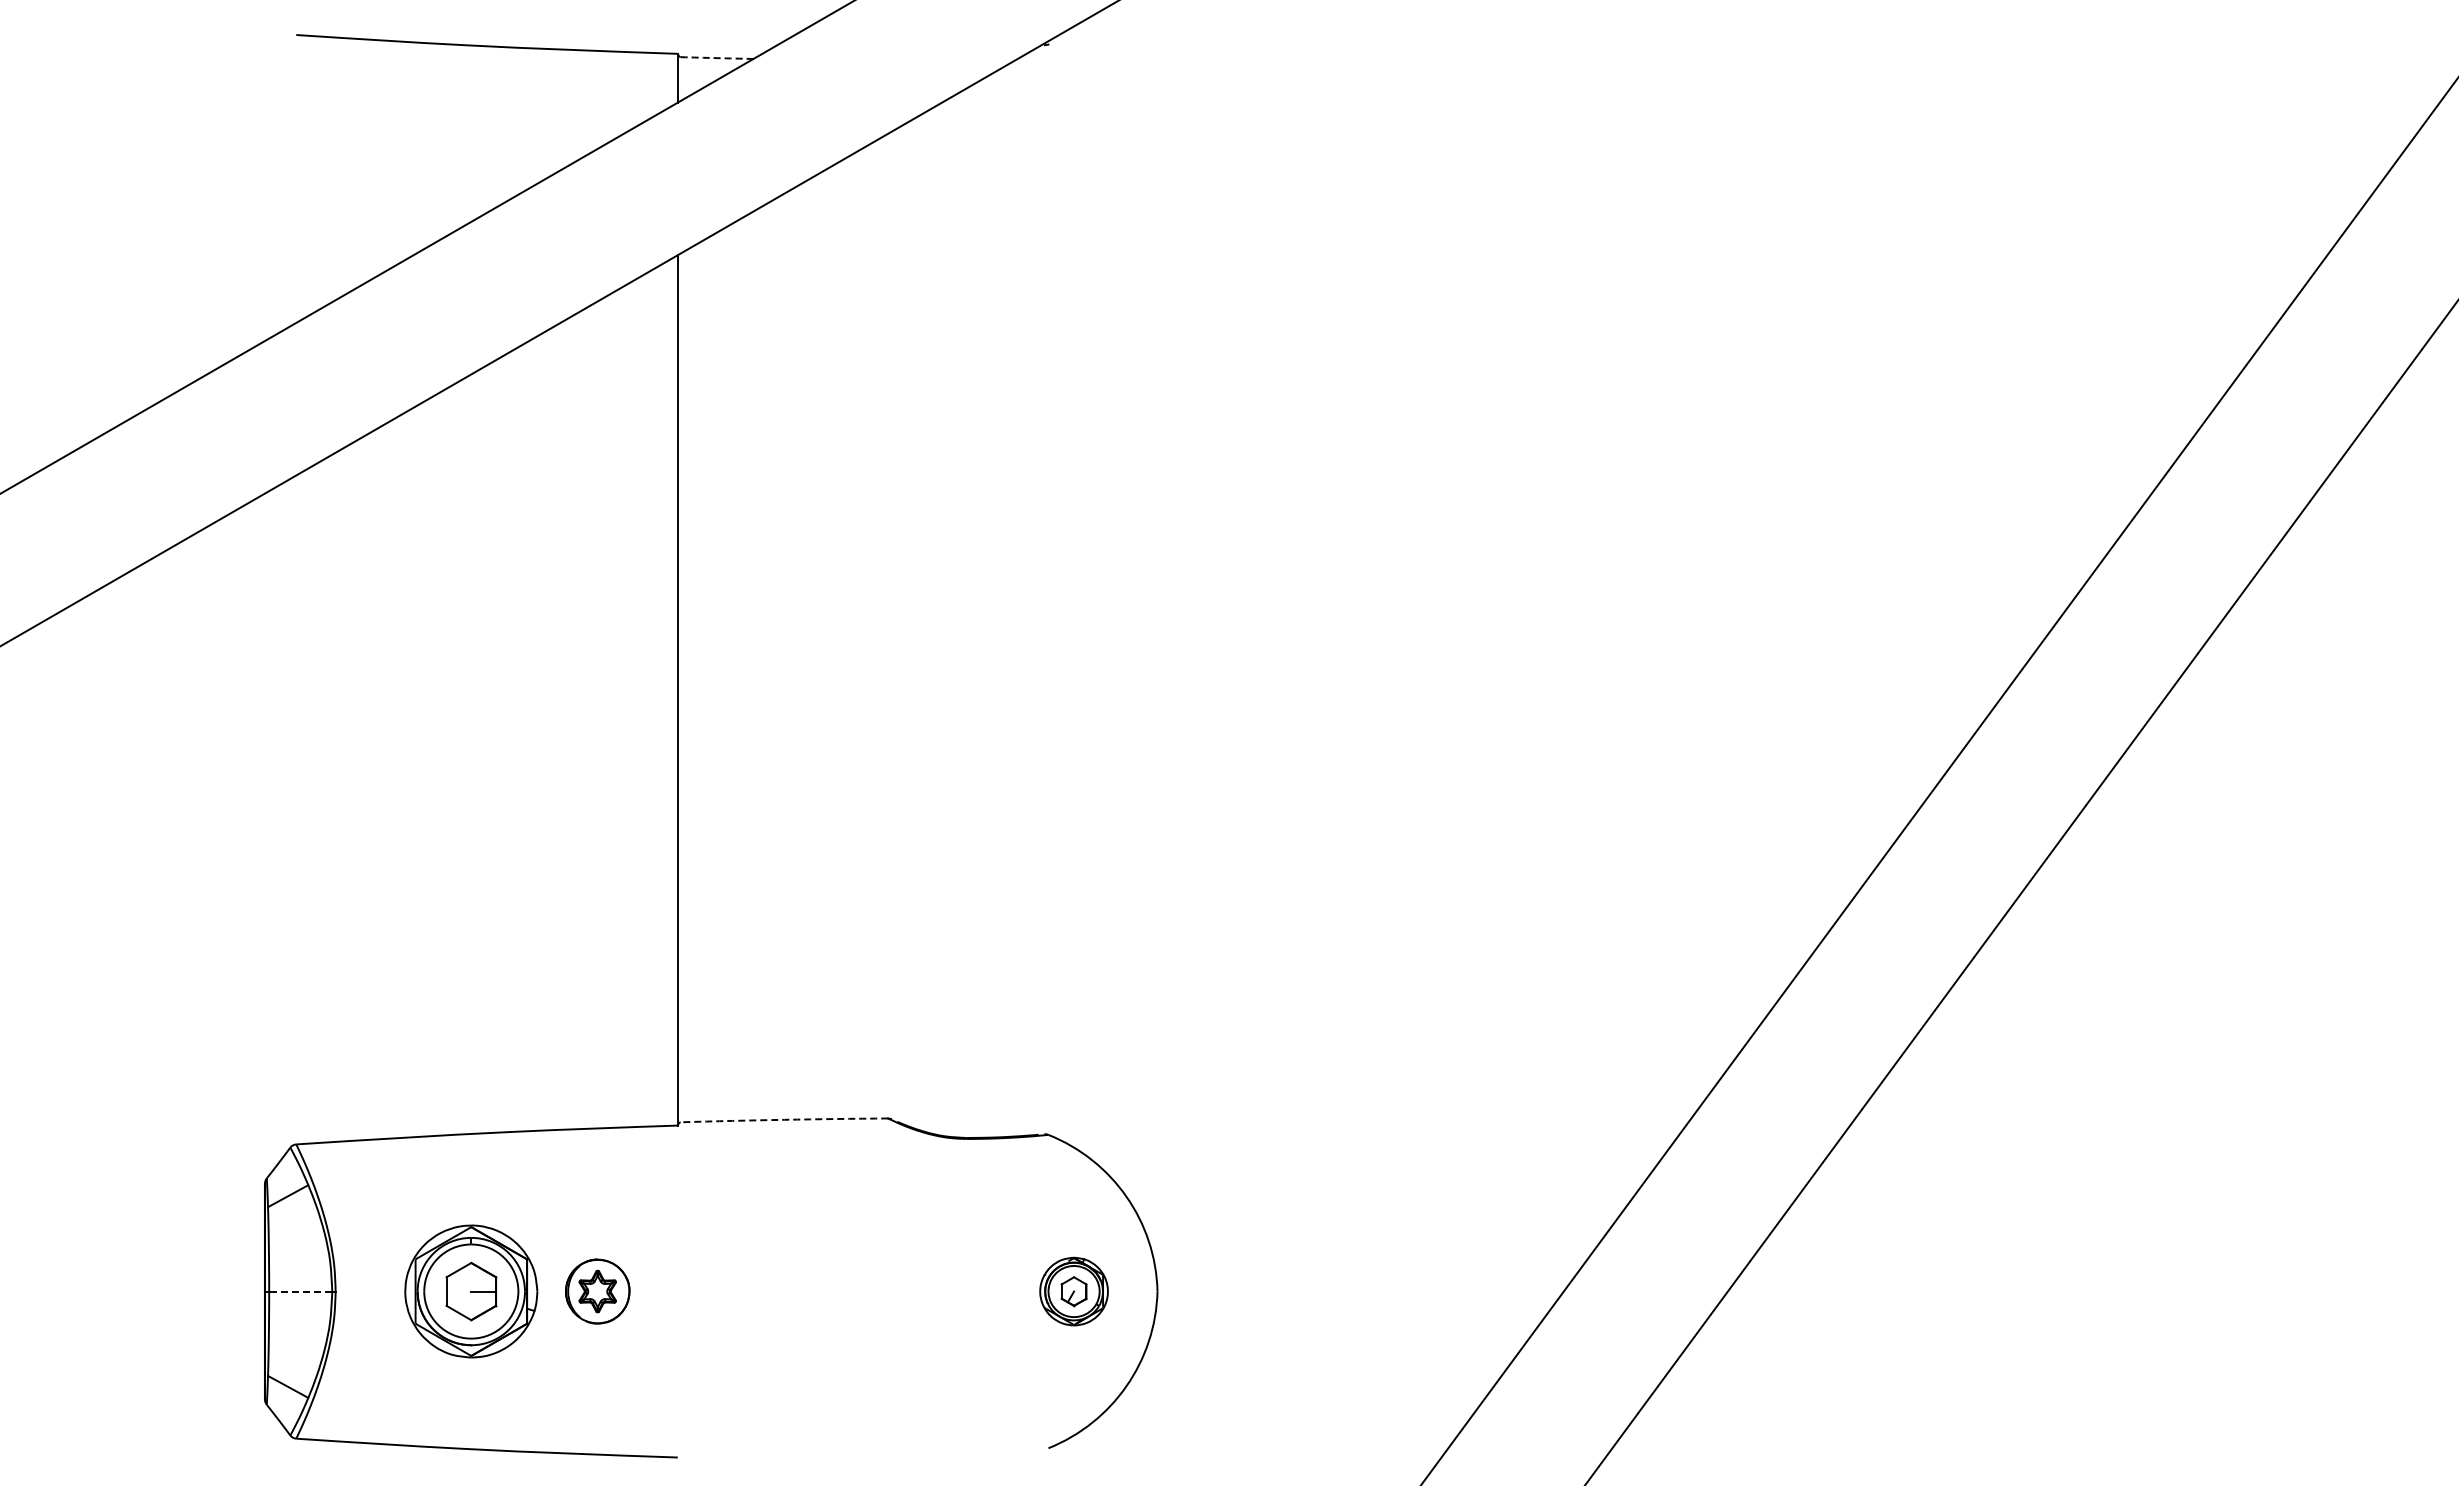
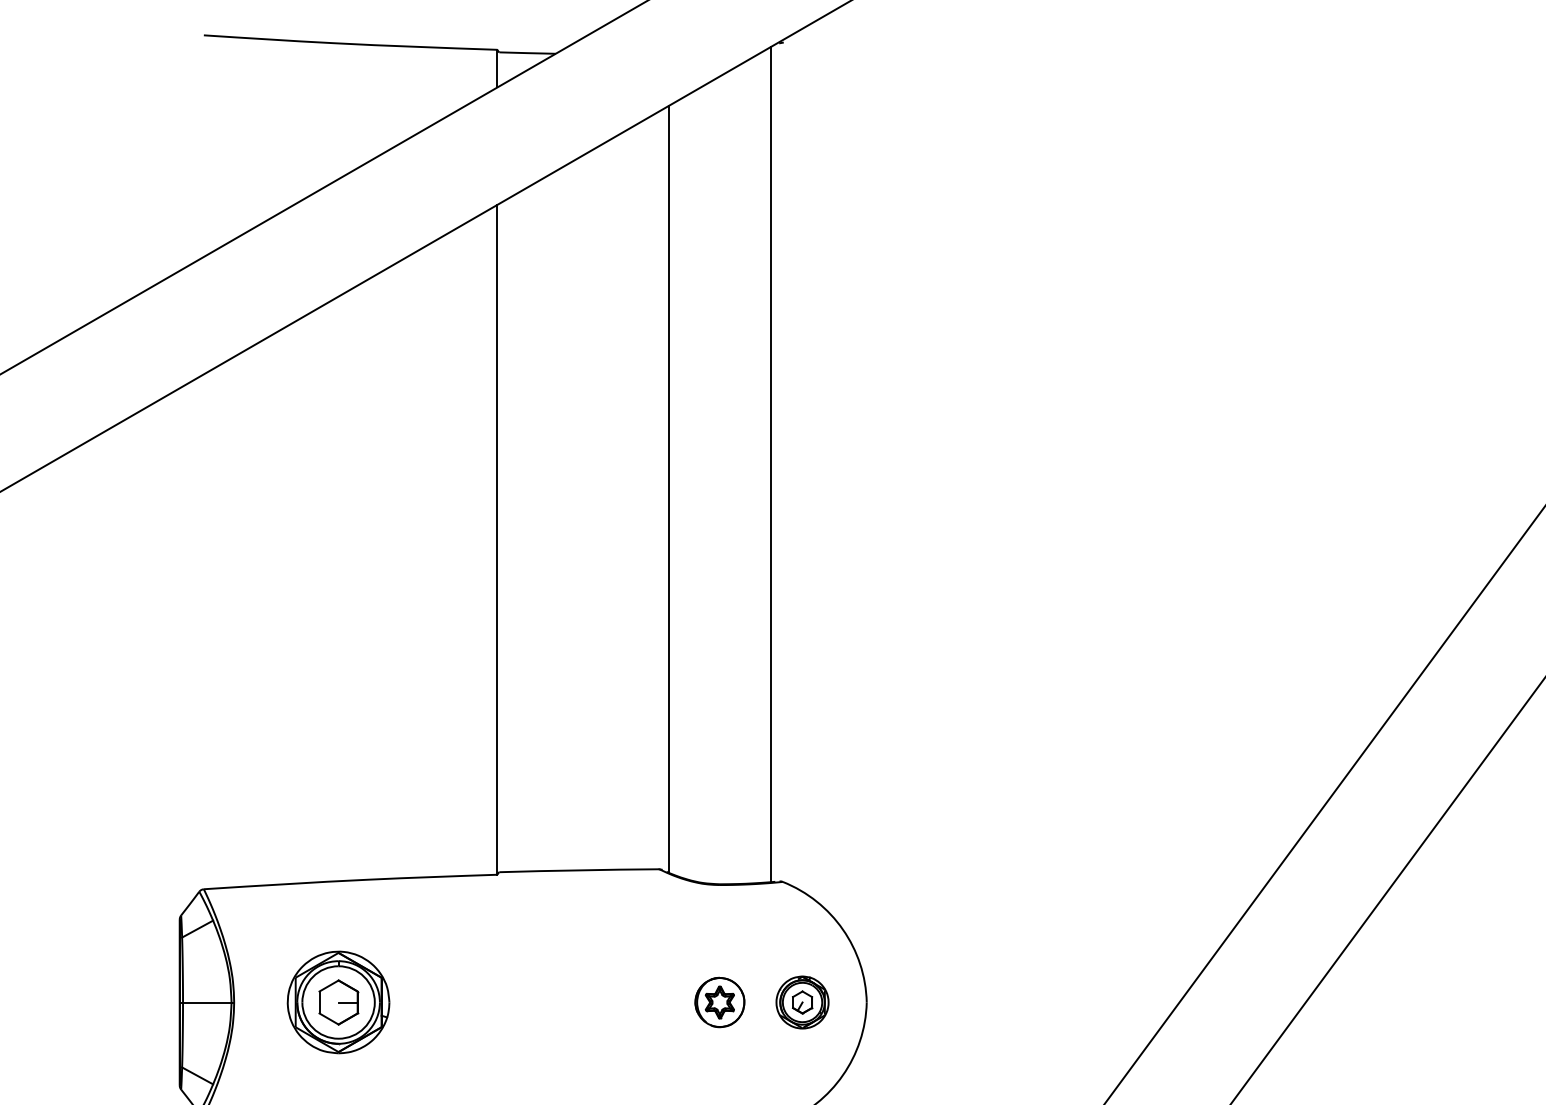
arc: (717, 58) -> (528, 53), dashed -> solid
line: (1032, 592) -> (770, 464), added
line: (900, 624) -> (668, 489), added
arc: (784, 1119) -> (579, 870), dashed -> solid
line: (300, 1291) -> (207, 1002), dashed -> solid
part: (597, 1291) -> (719, 1002), moved

